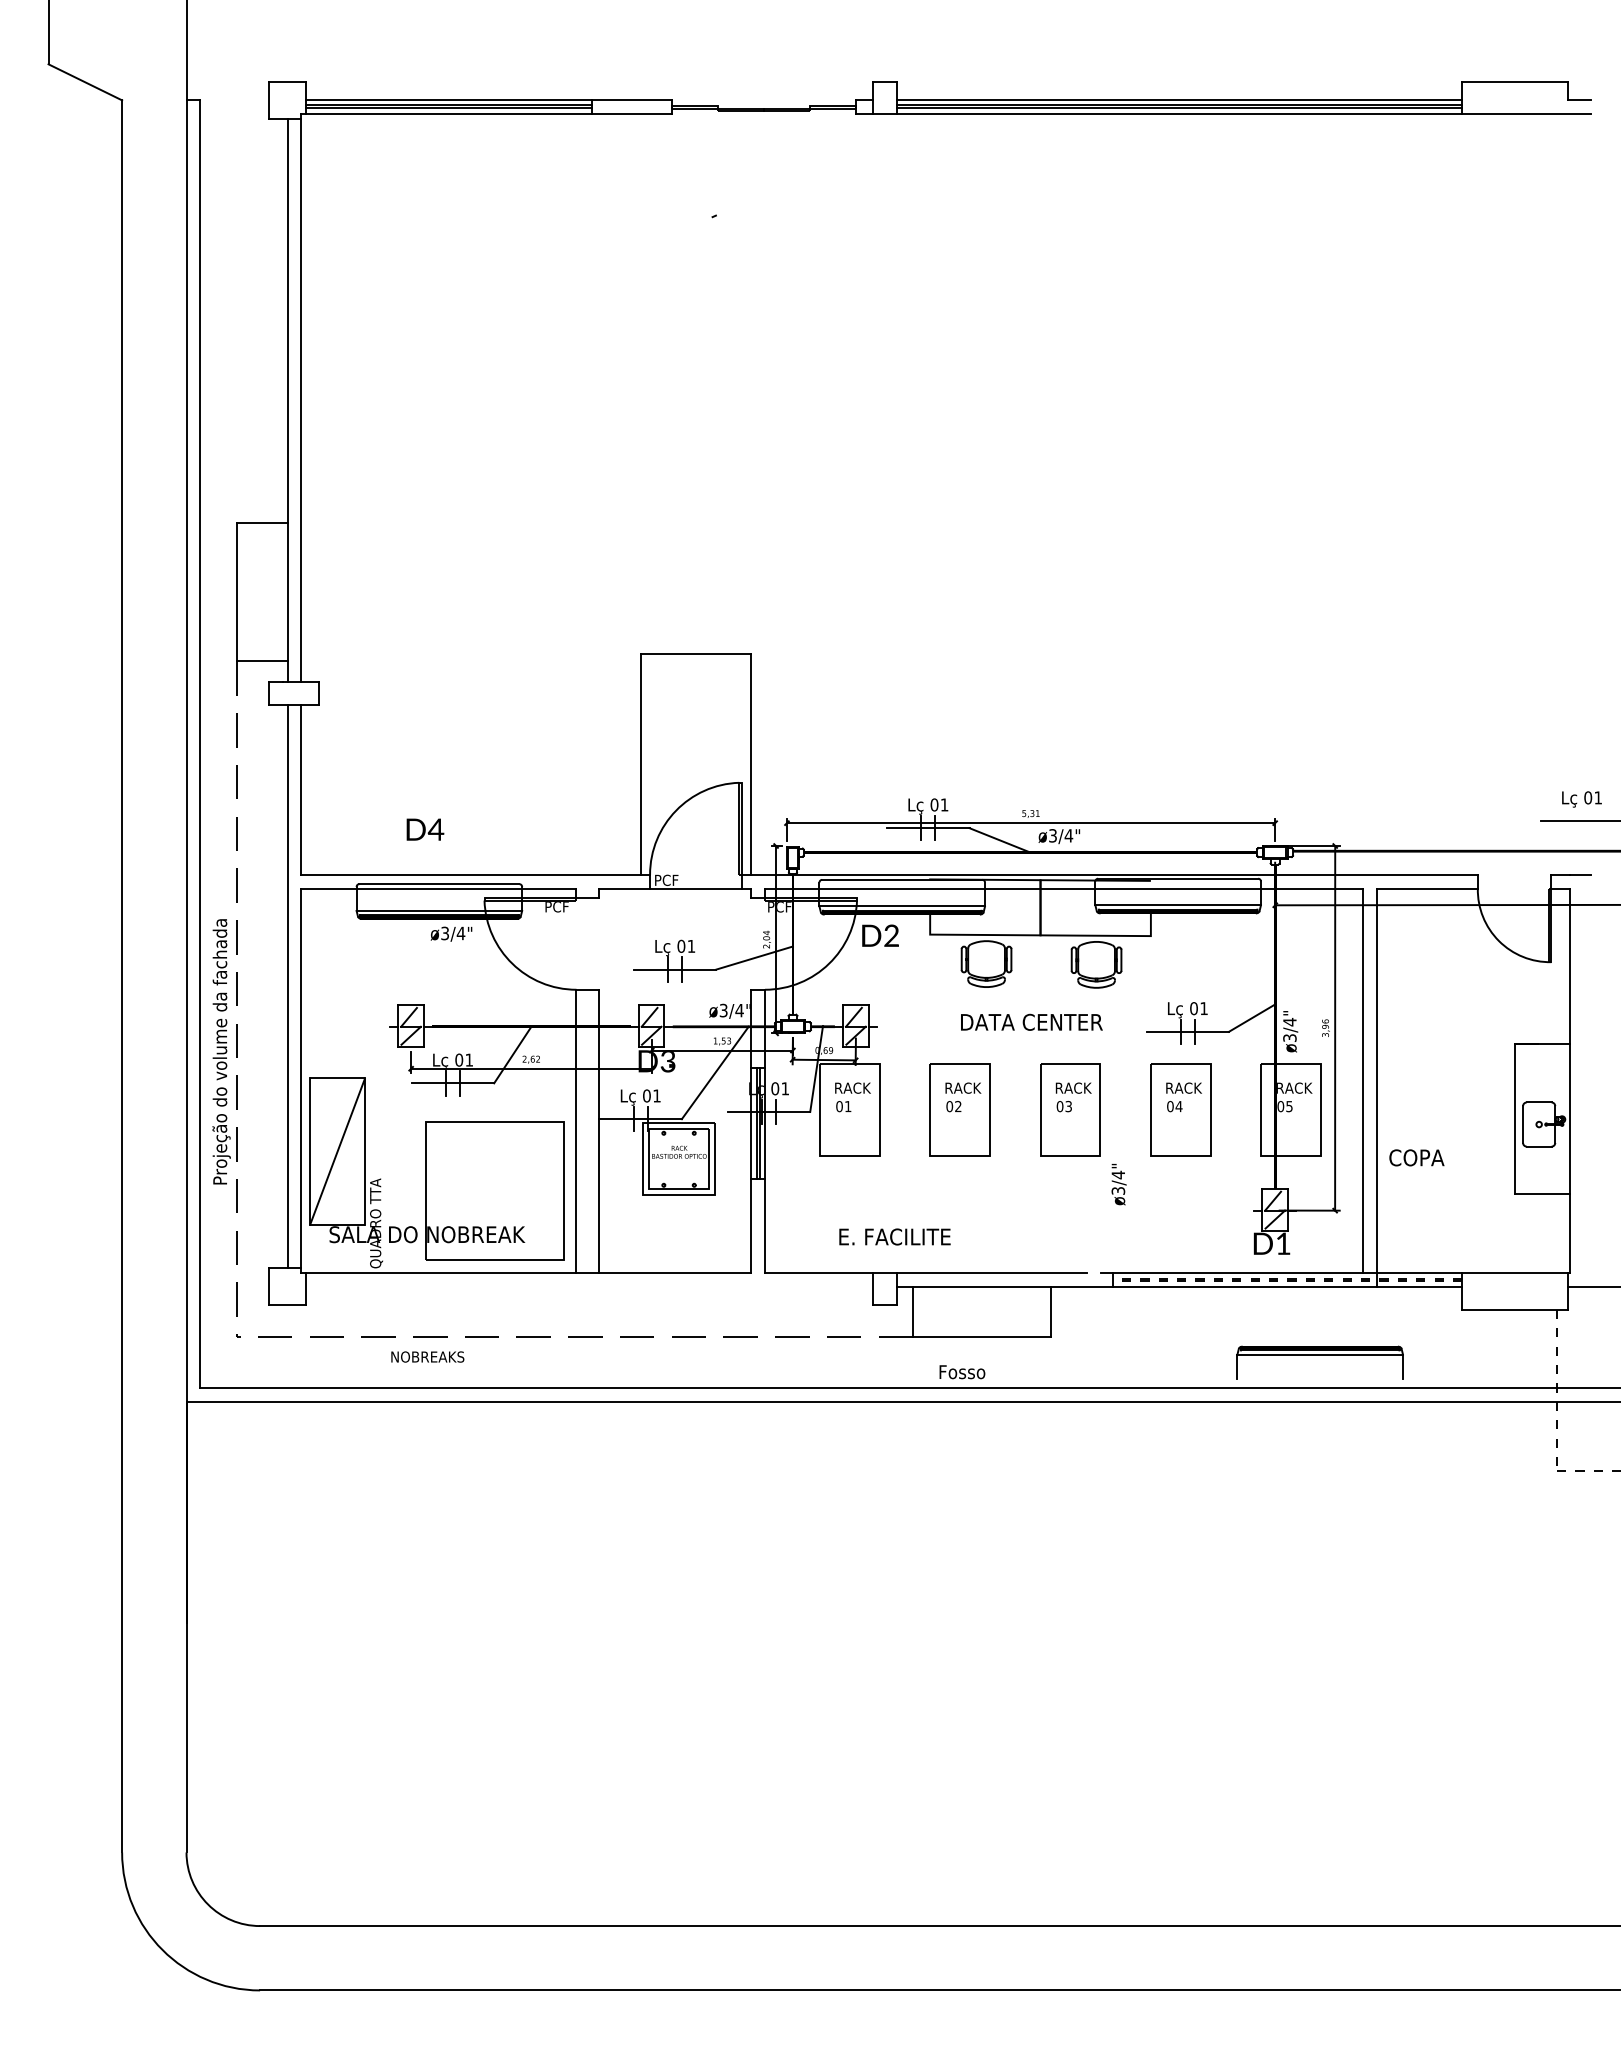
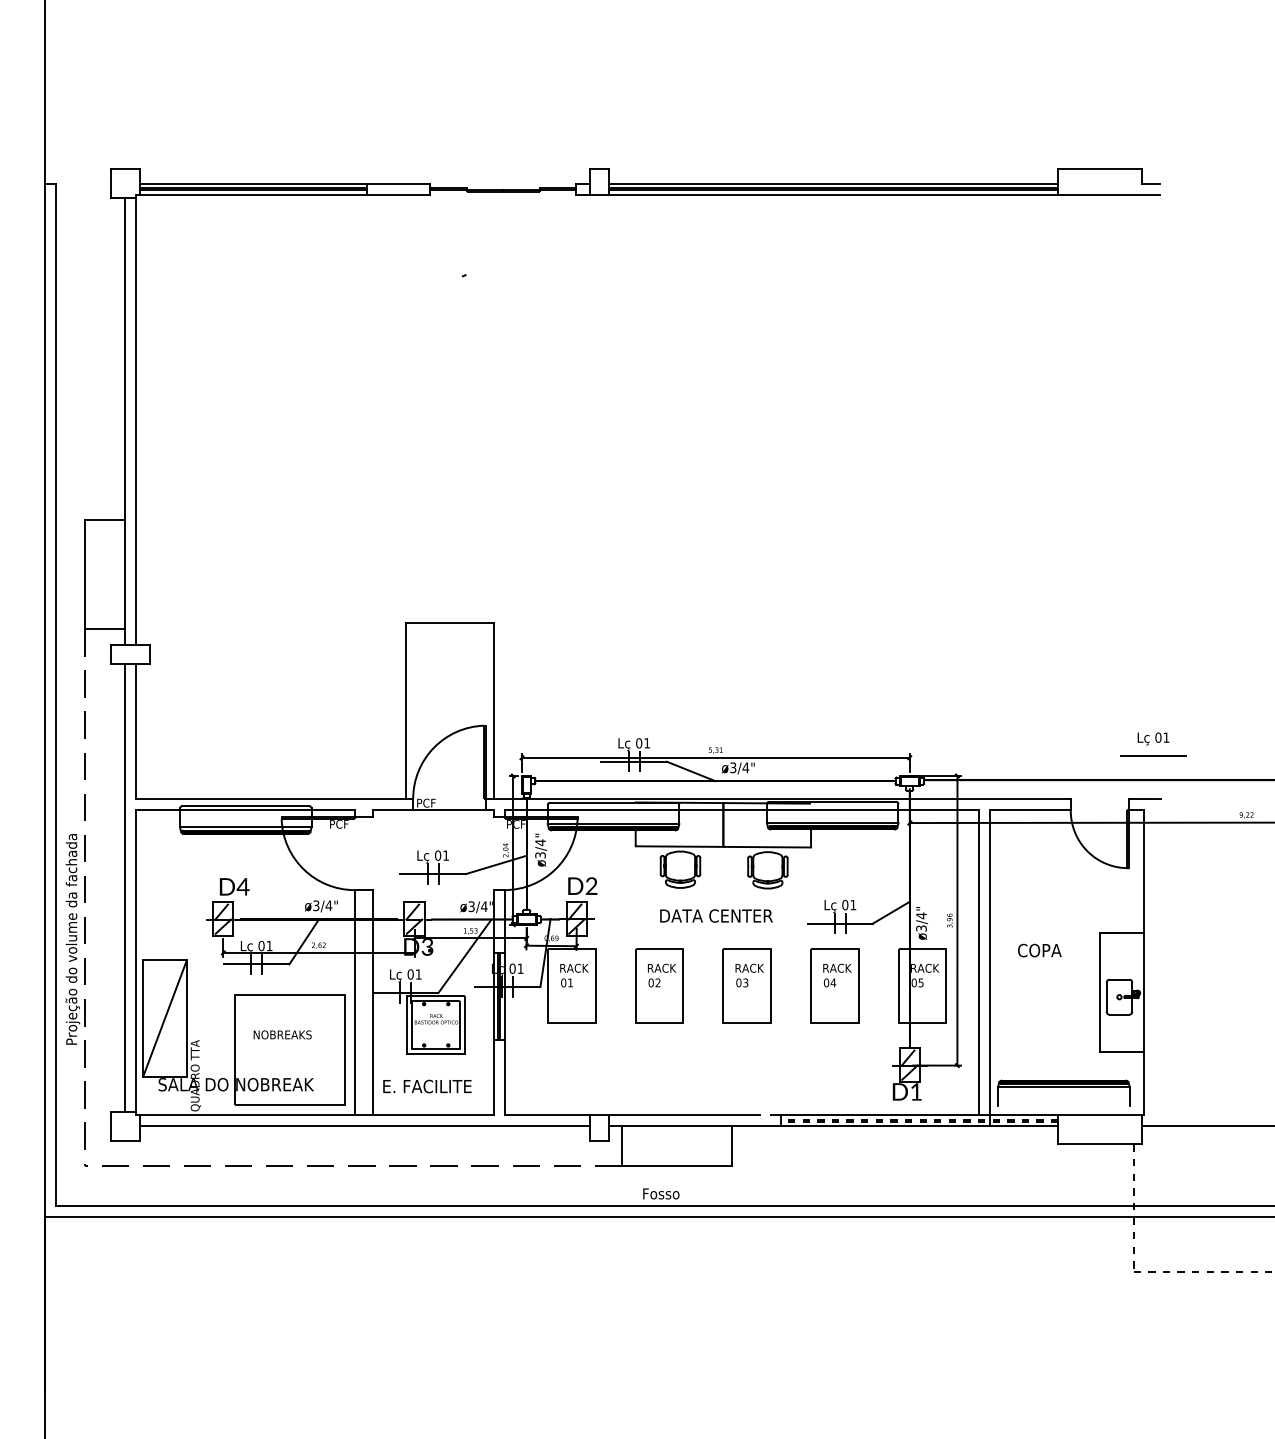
text: (425, 829) -> (234, 886), moved
text: (451, 933) -> (321, 905), moved
text: (880, 935) -> (582, 885), moved
text: (1416, 1157) -> (1039, 950), moved
text: (1118, 1184) -> (540, 850), moved
text: (894, 1236) -> (427, 1086), moved
line: (589, 1286) -> (365, 1125), added
part: (1319, 1355) -> (1063, 1087), moved
text: (427, 1356) -> (282, 1034), moved

